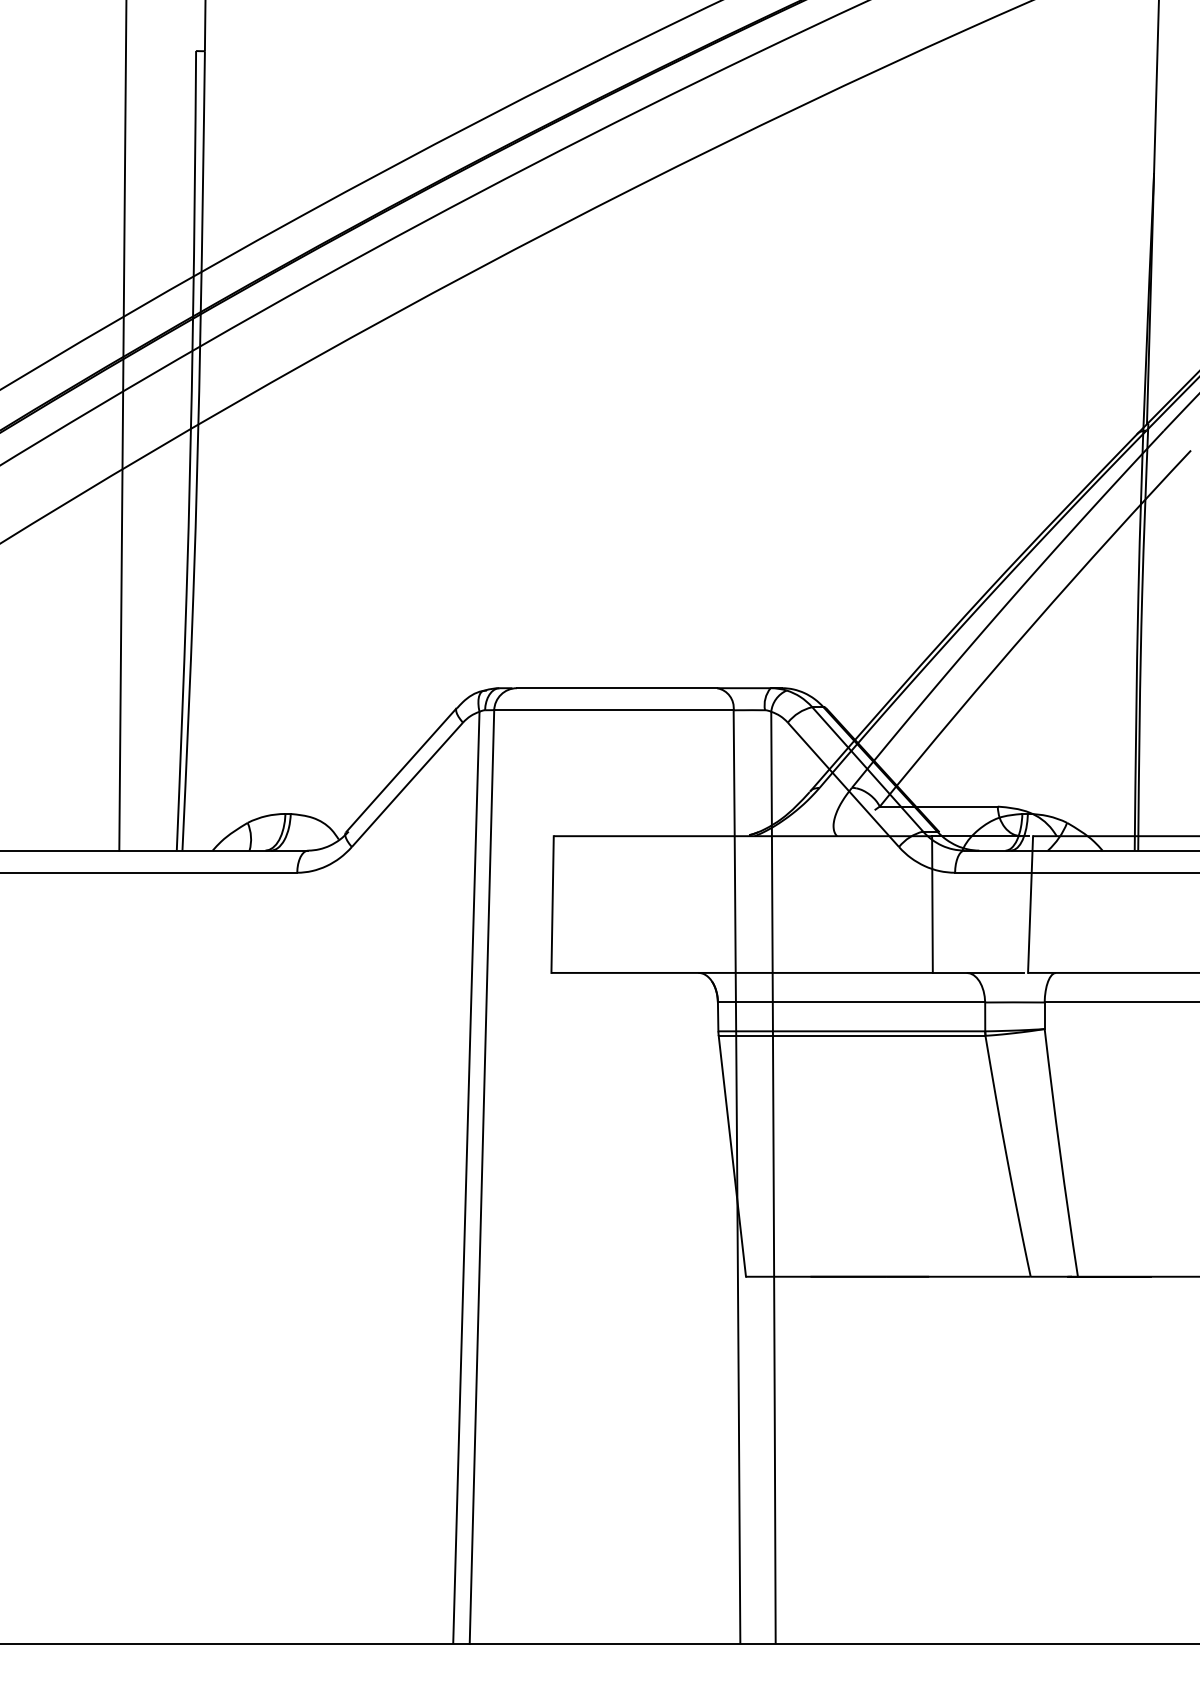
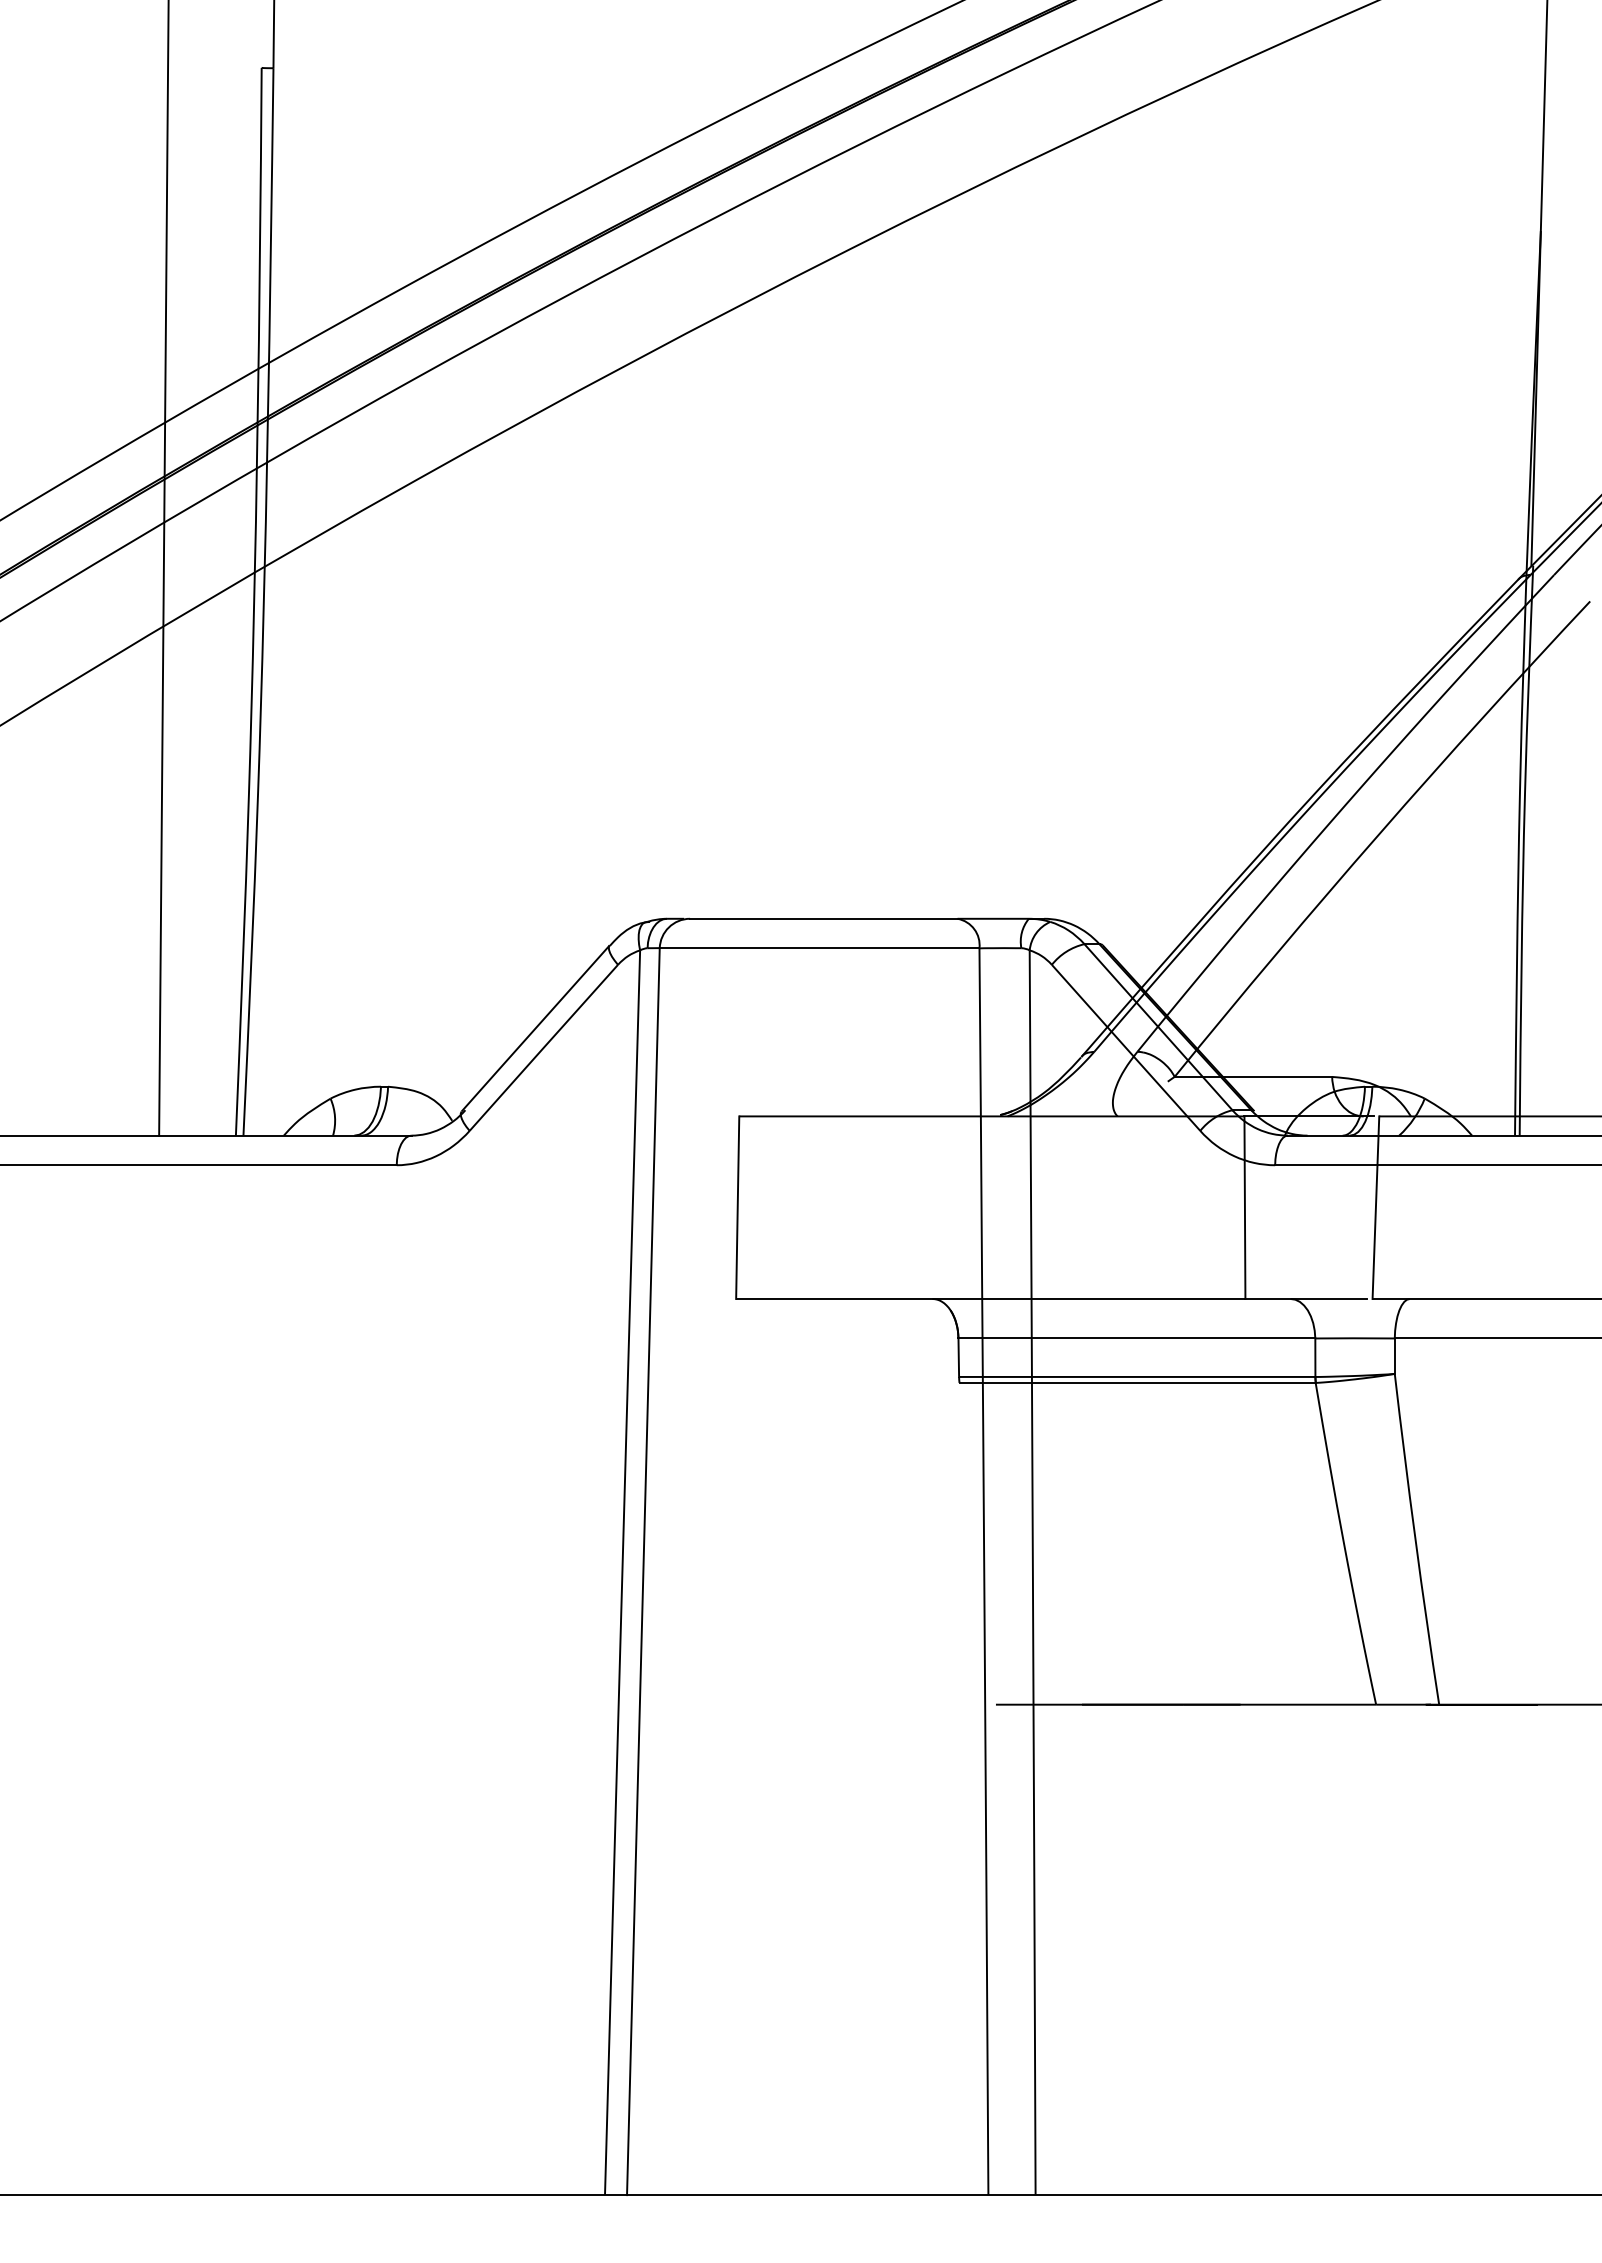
line: (732, 1156) -> (977, 1543), removed

